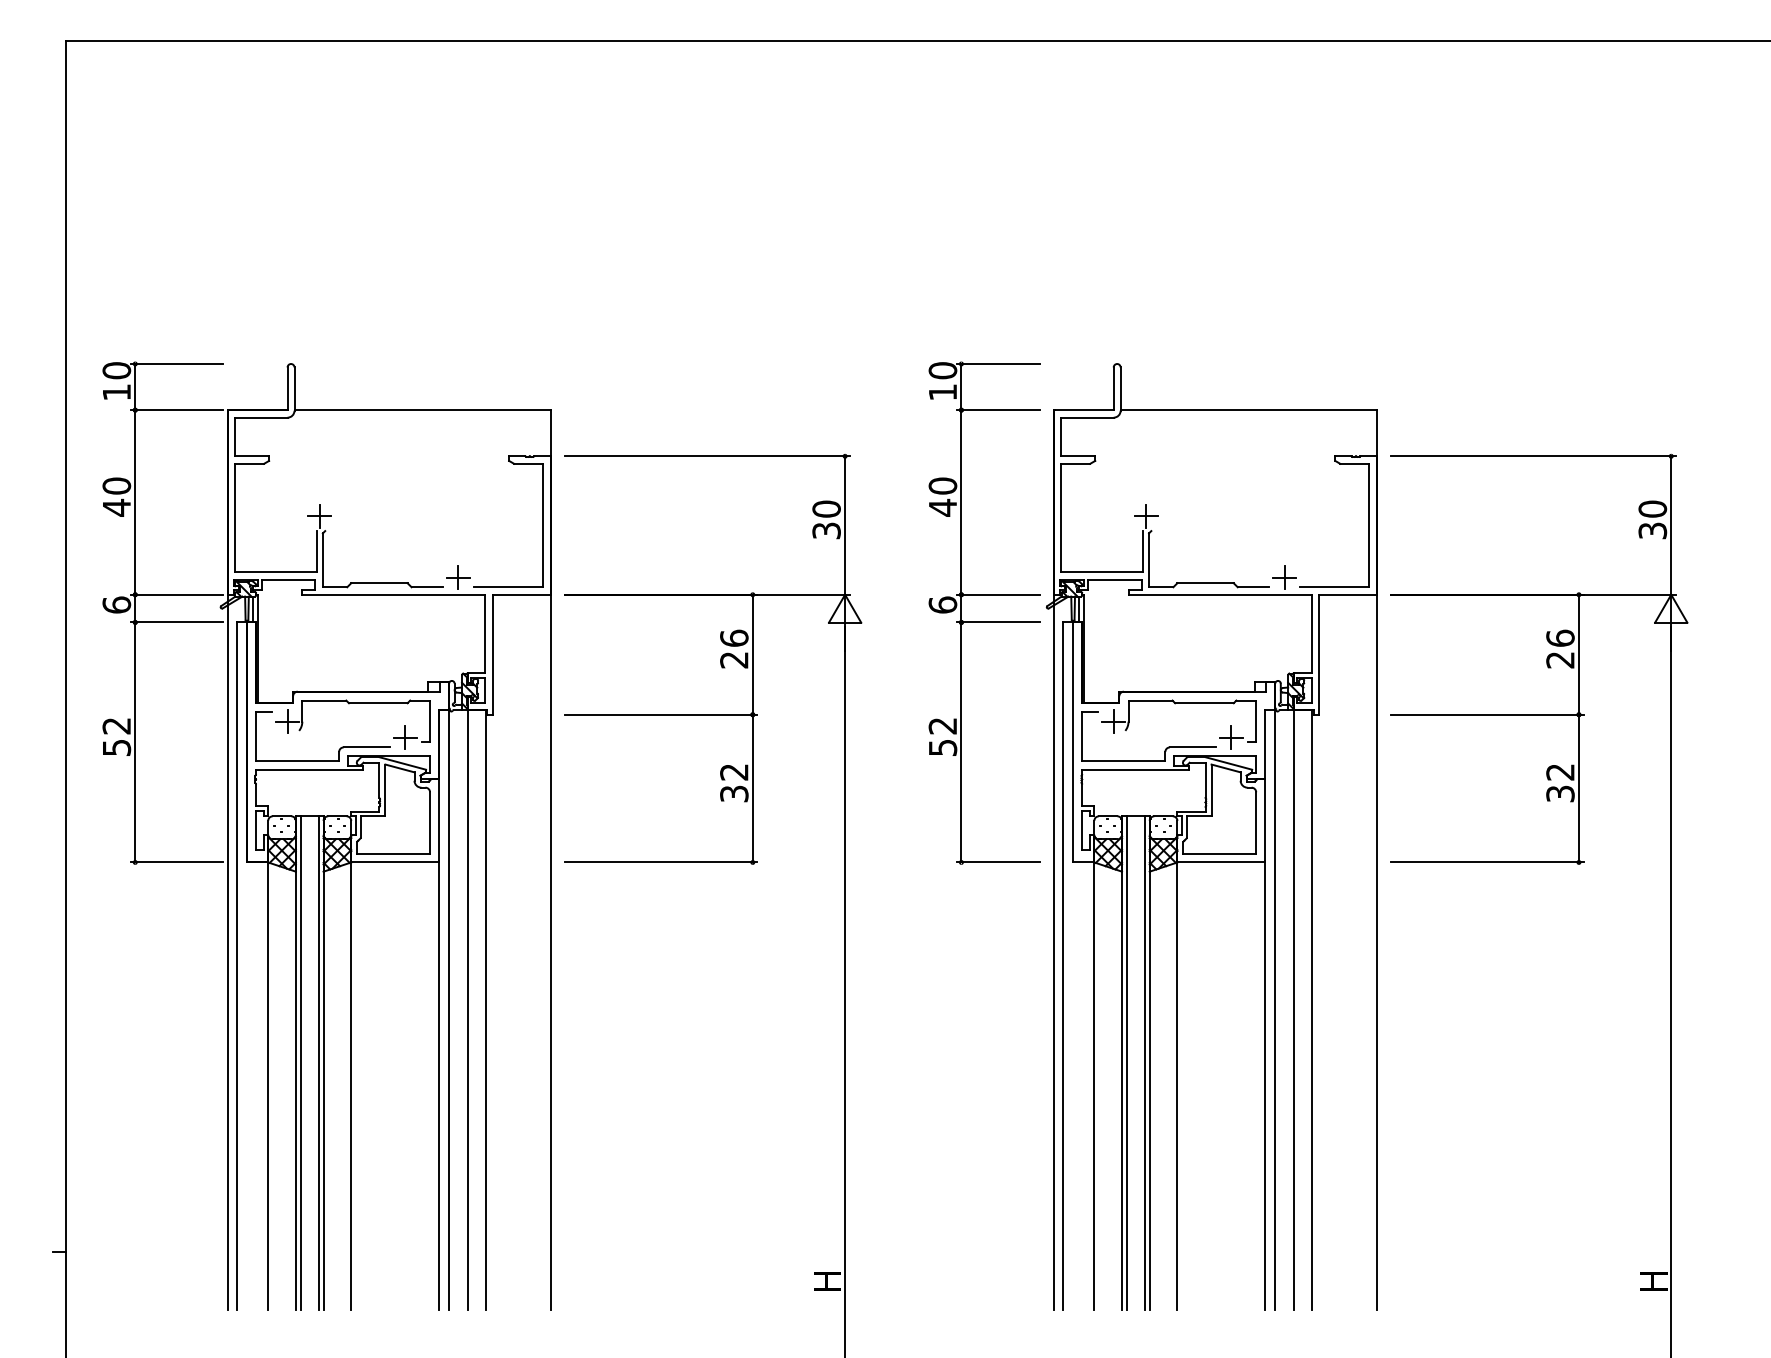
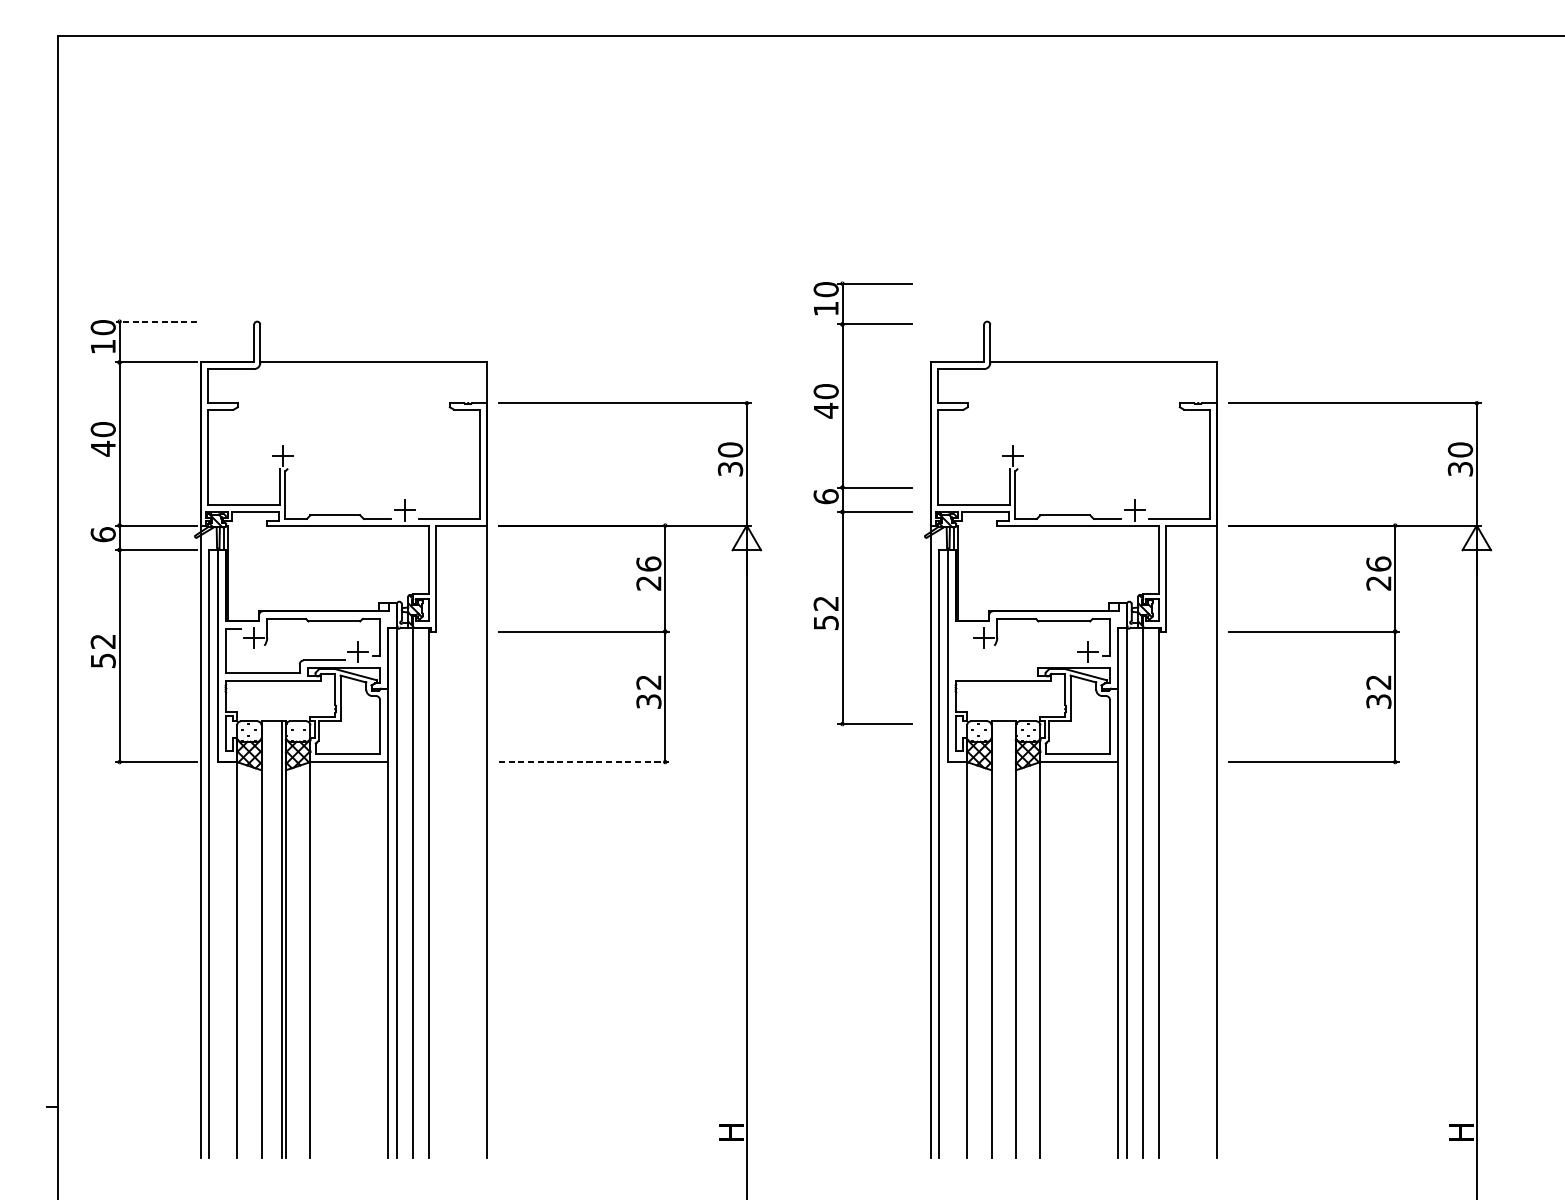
line: (176, 364) -> (156, 322), solid -> dashed
part: (984, 621) -> (862, 511), moved
part: (1165, 748) -> (1029, 661), removed
line: (661, 862) -> (584, 762), solid -> dashed
line: (300, 1063) -> (265, 939), removed
line: (1126, 1063) -> (995, 939), removed
line: (1145, 1063) -> (1012, 939), removed

